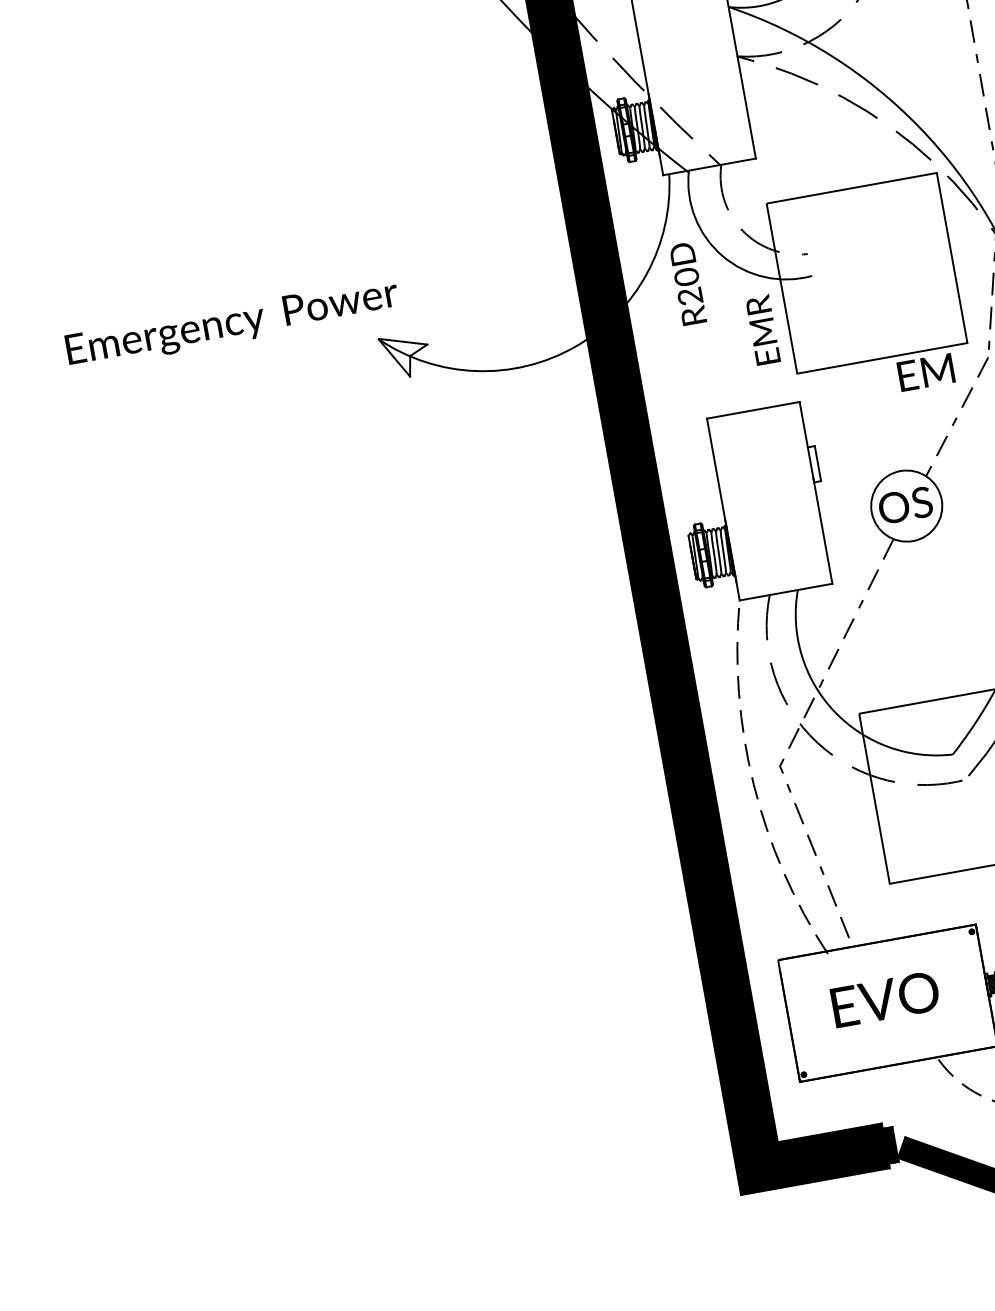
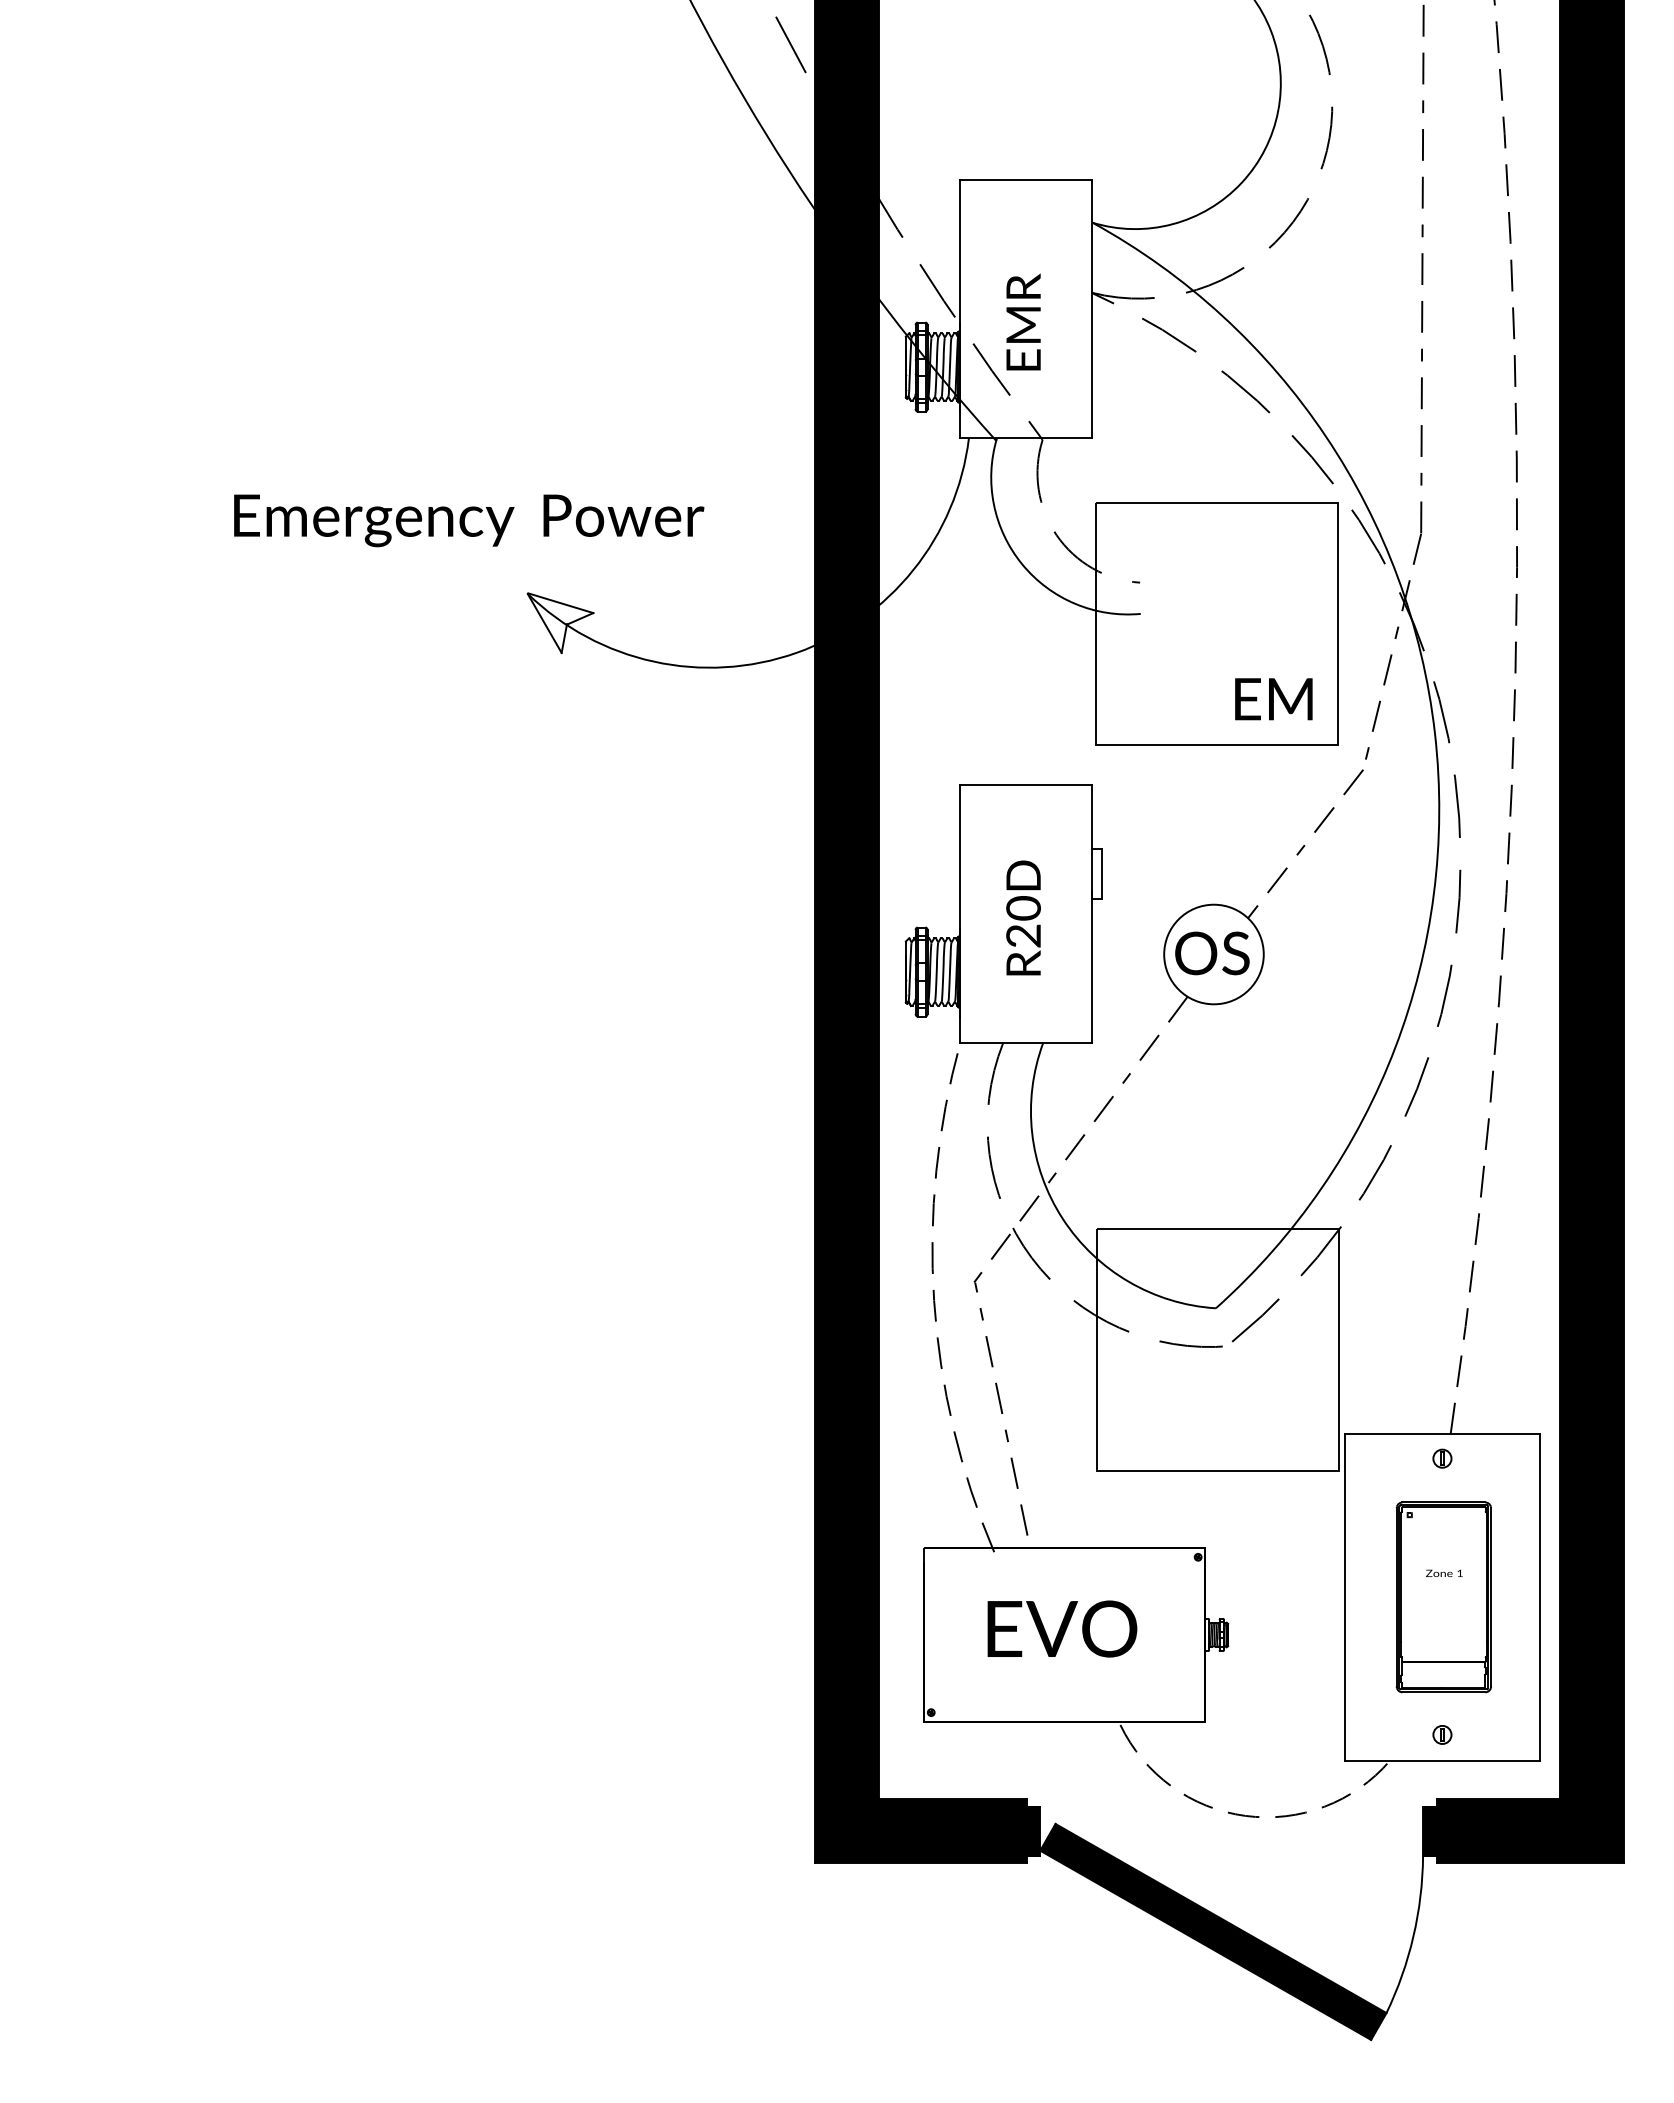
text: (687, 283) -> (1023, 917), moved
text: (232, 324) -> (469, 520), moved
text: (762, 329) -> (1023, 321), moved
text: (925, 372) -> (1273, 699), moved

